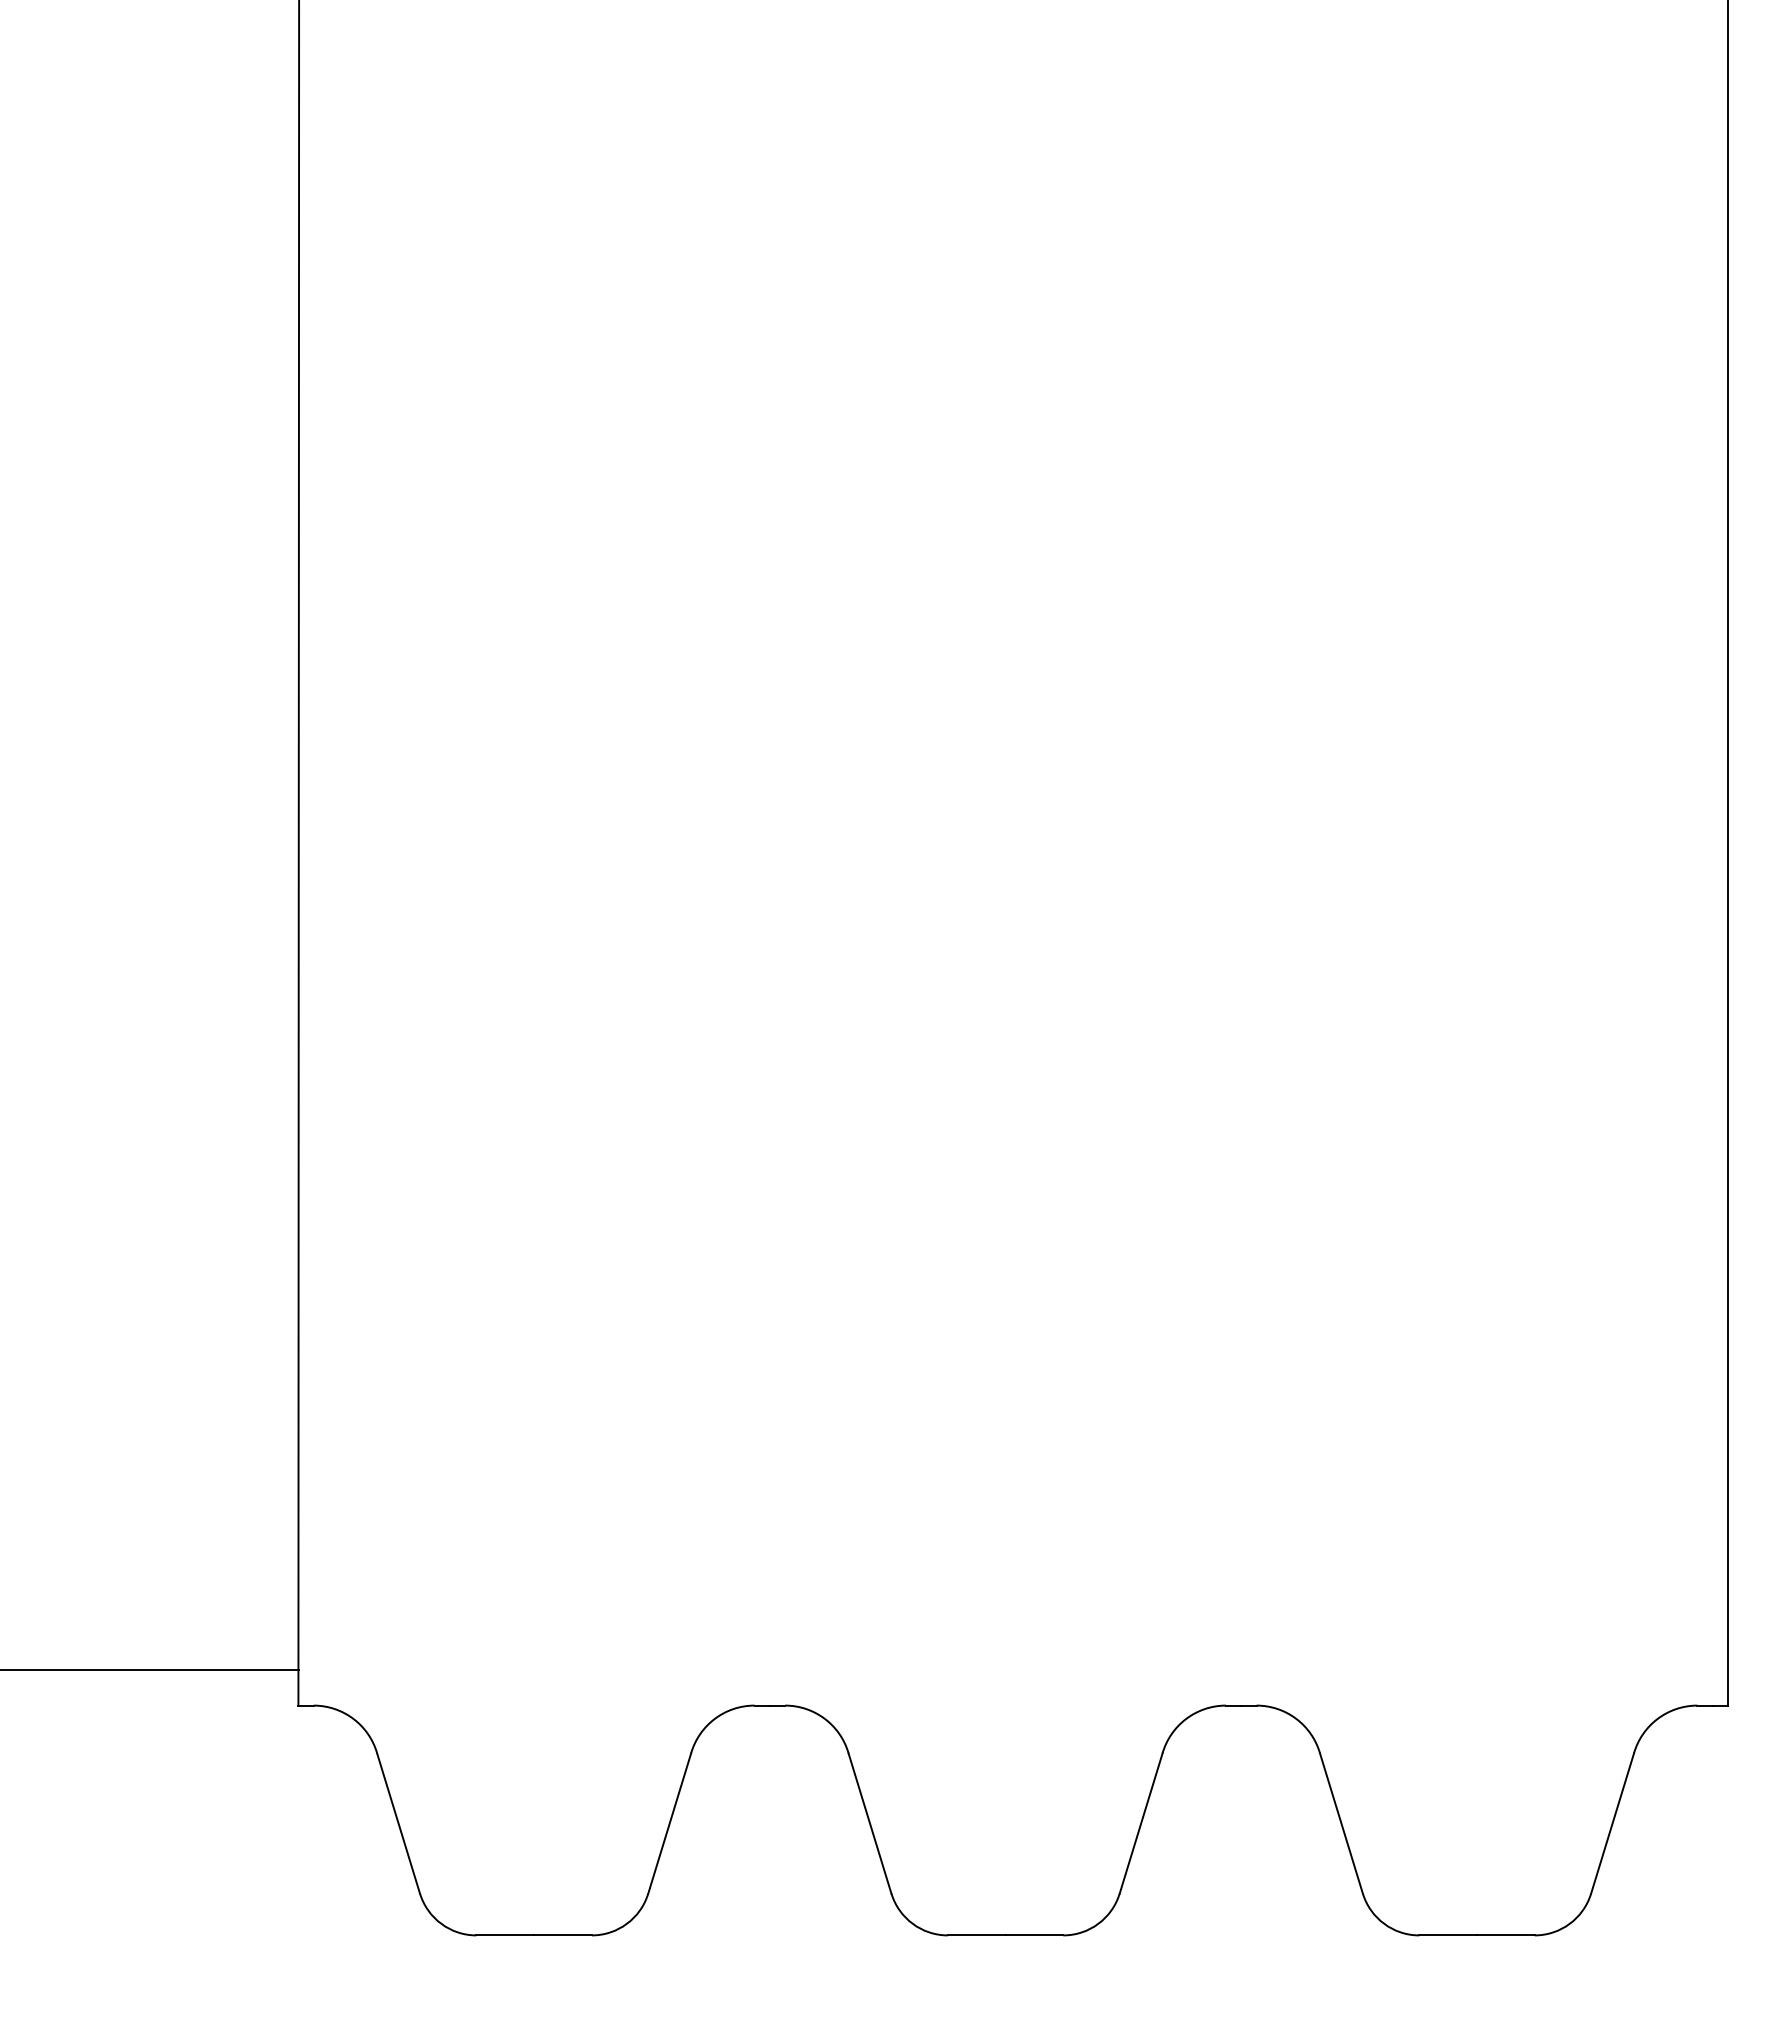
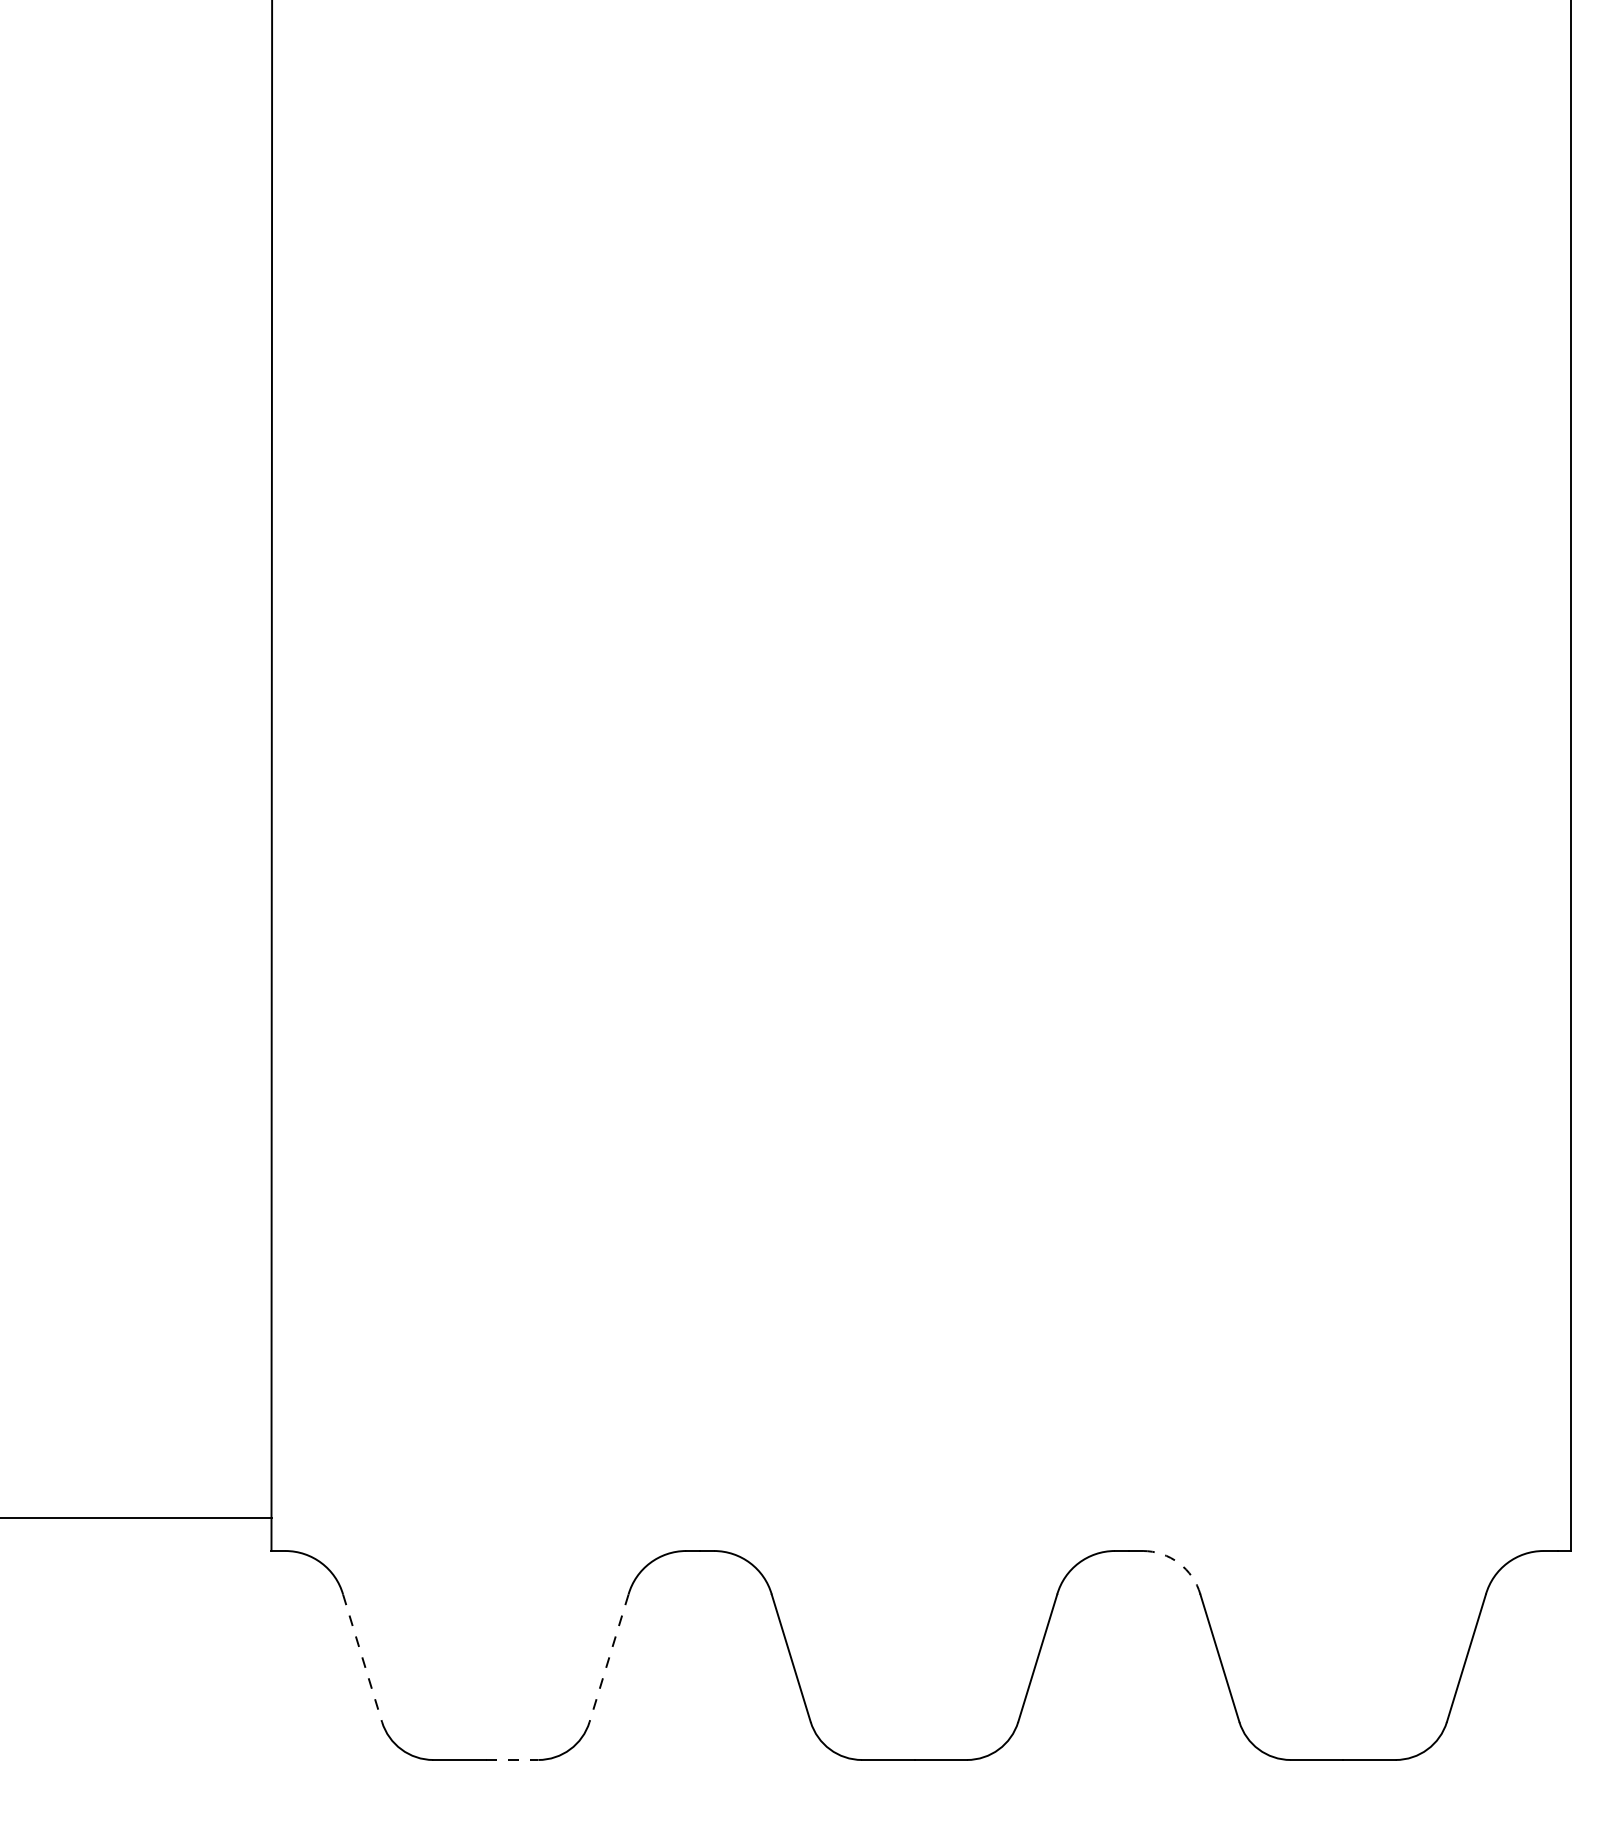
arc: (1296, 1718) -> (1179, 1562), solid -> dashed
line: (398, 1824) -> (362, 1659), solid -> dashed
line: (669, 1824) -> (608, 1659), solid -> dashed
line: (563, 1935) -> (512, 1760), solid -> dashed

